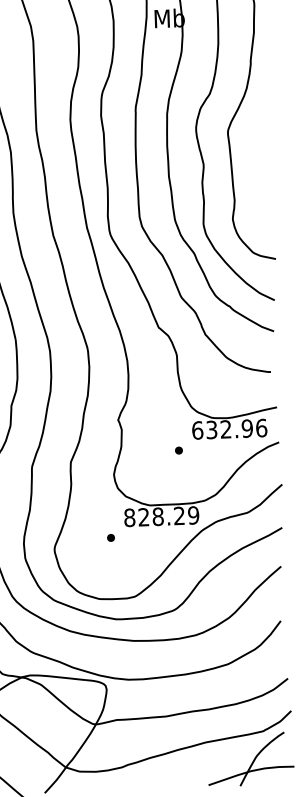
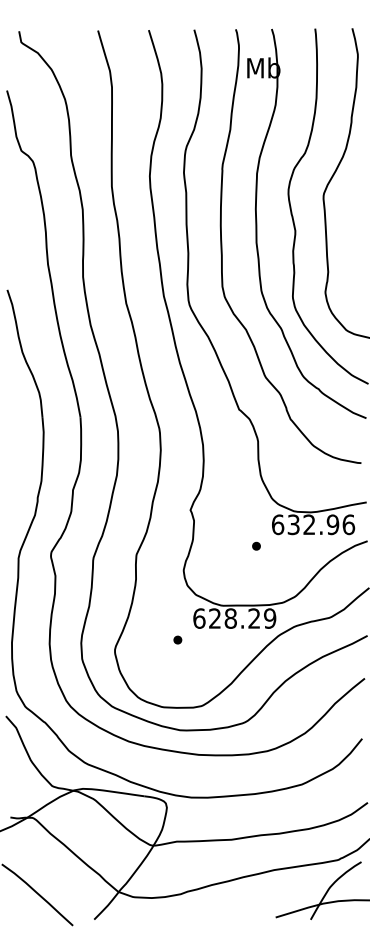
text: (129, 517) -> (199, 618), 828.29 -> 628.29

